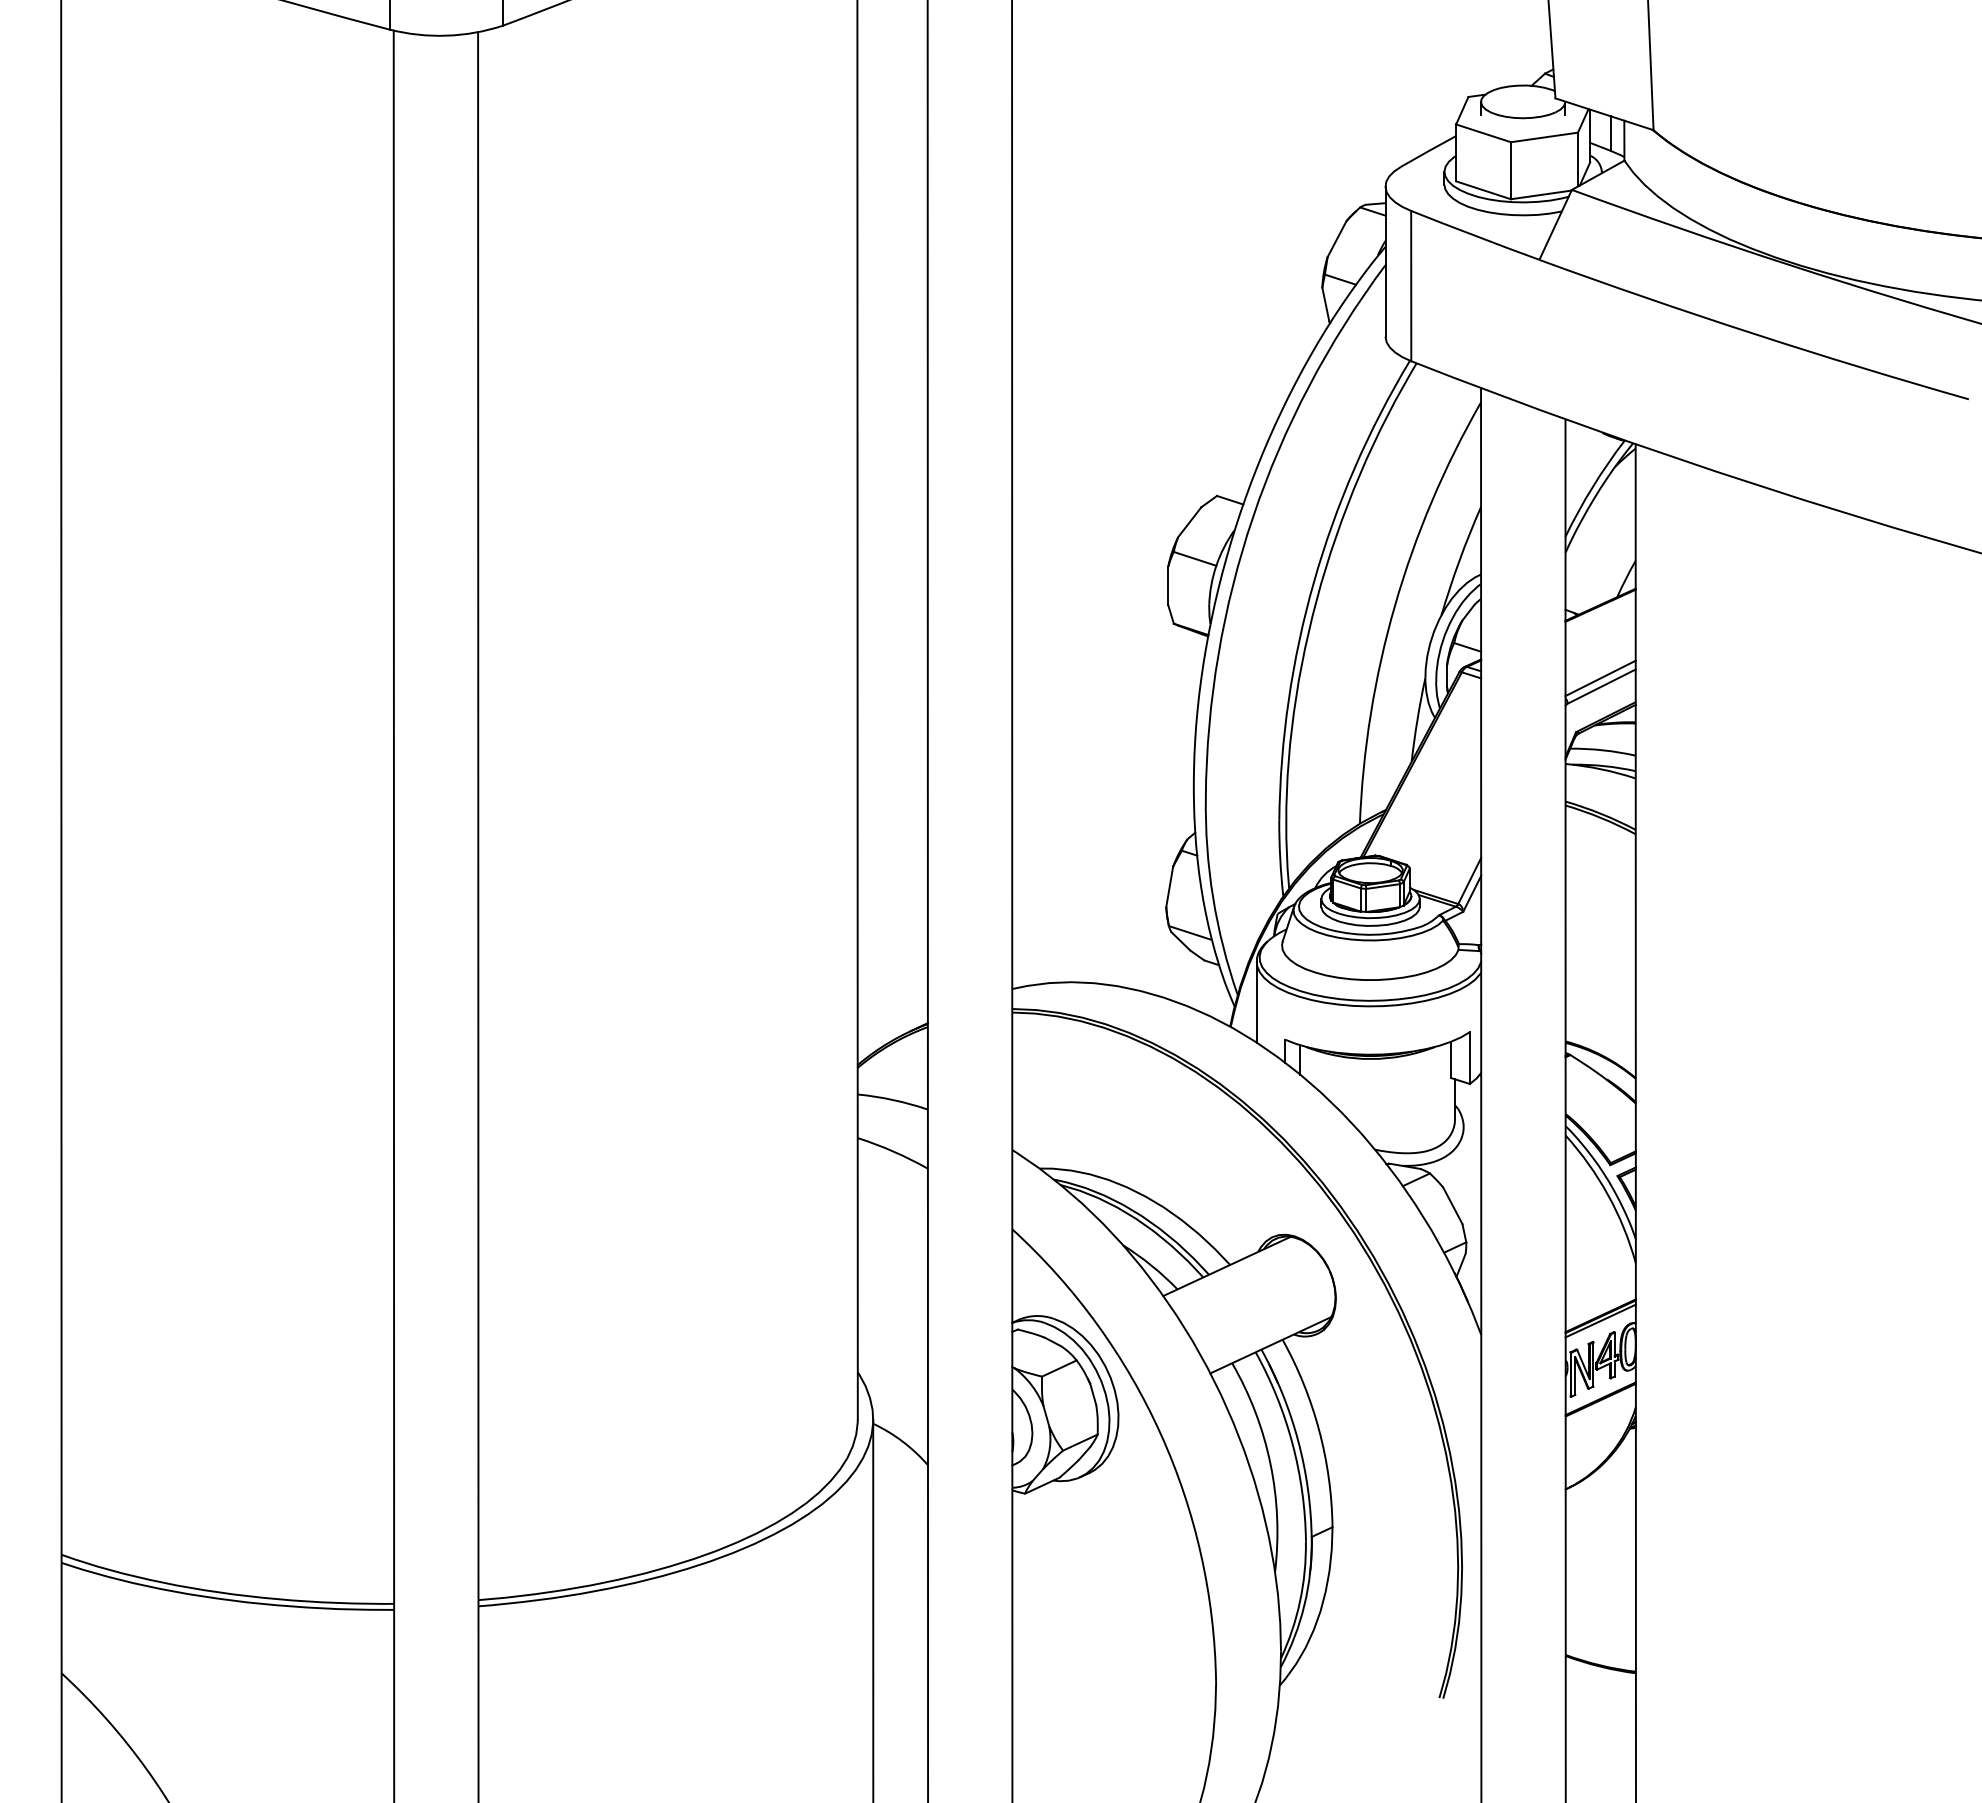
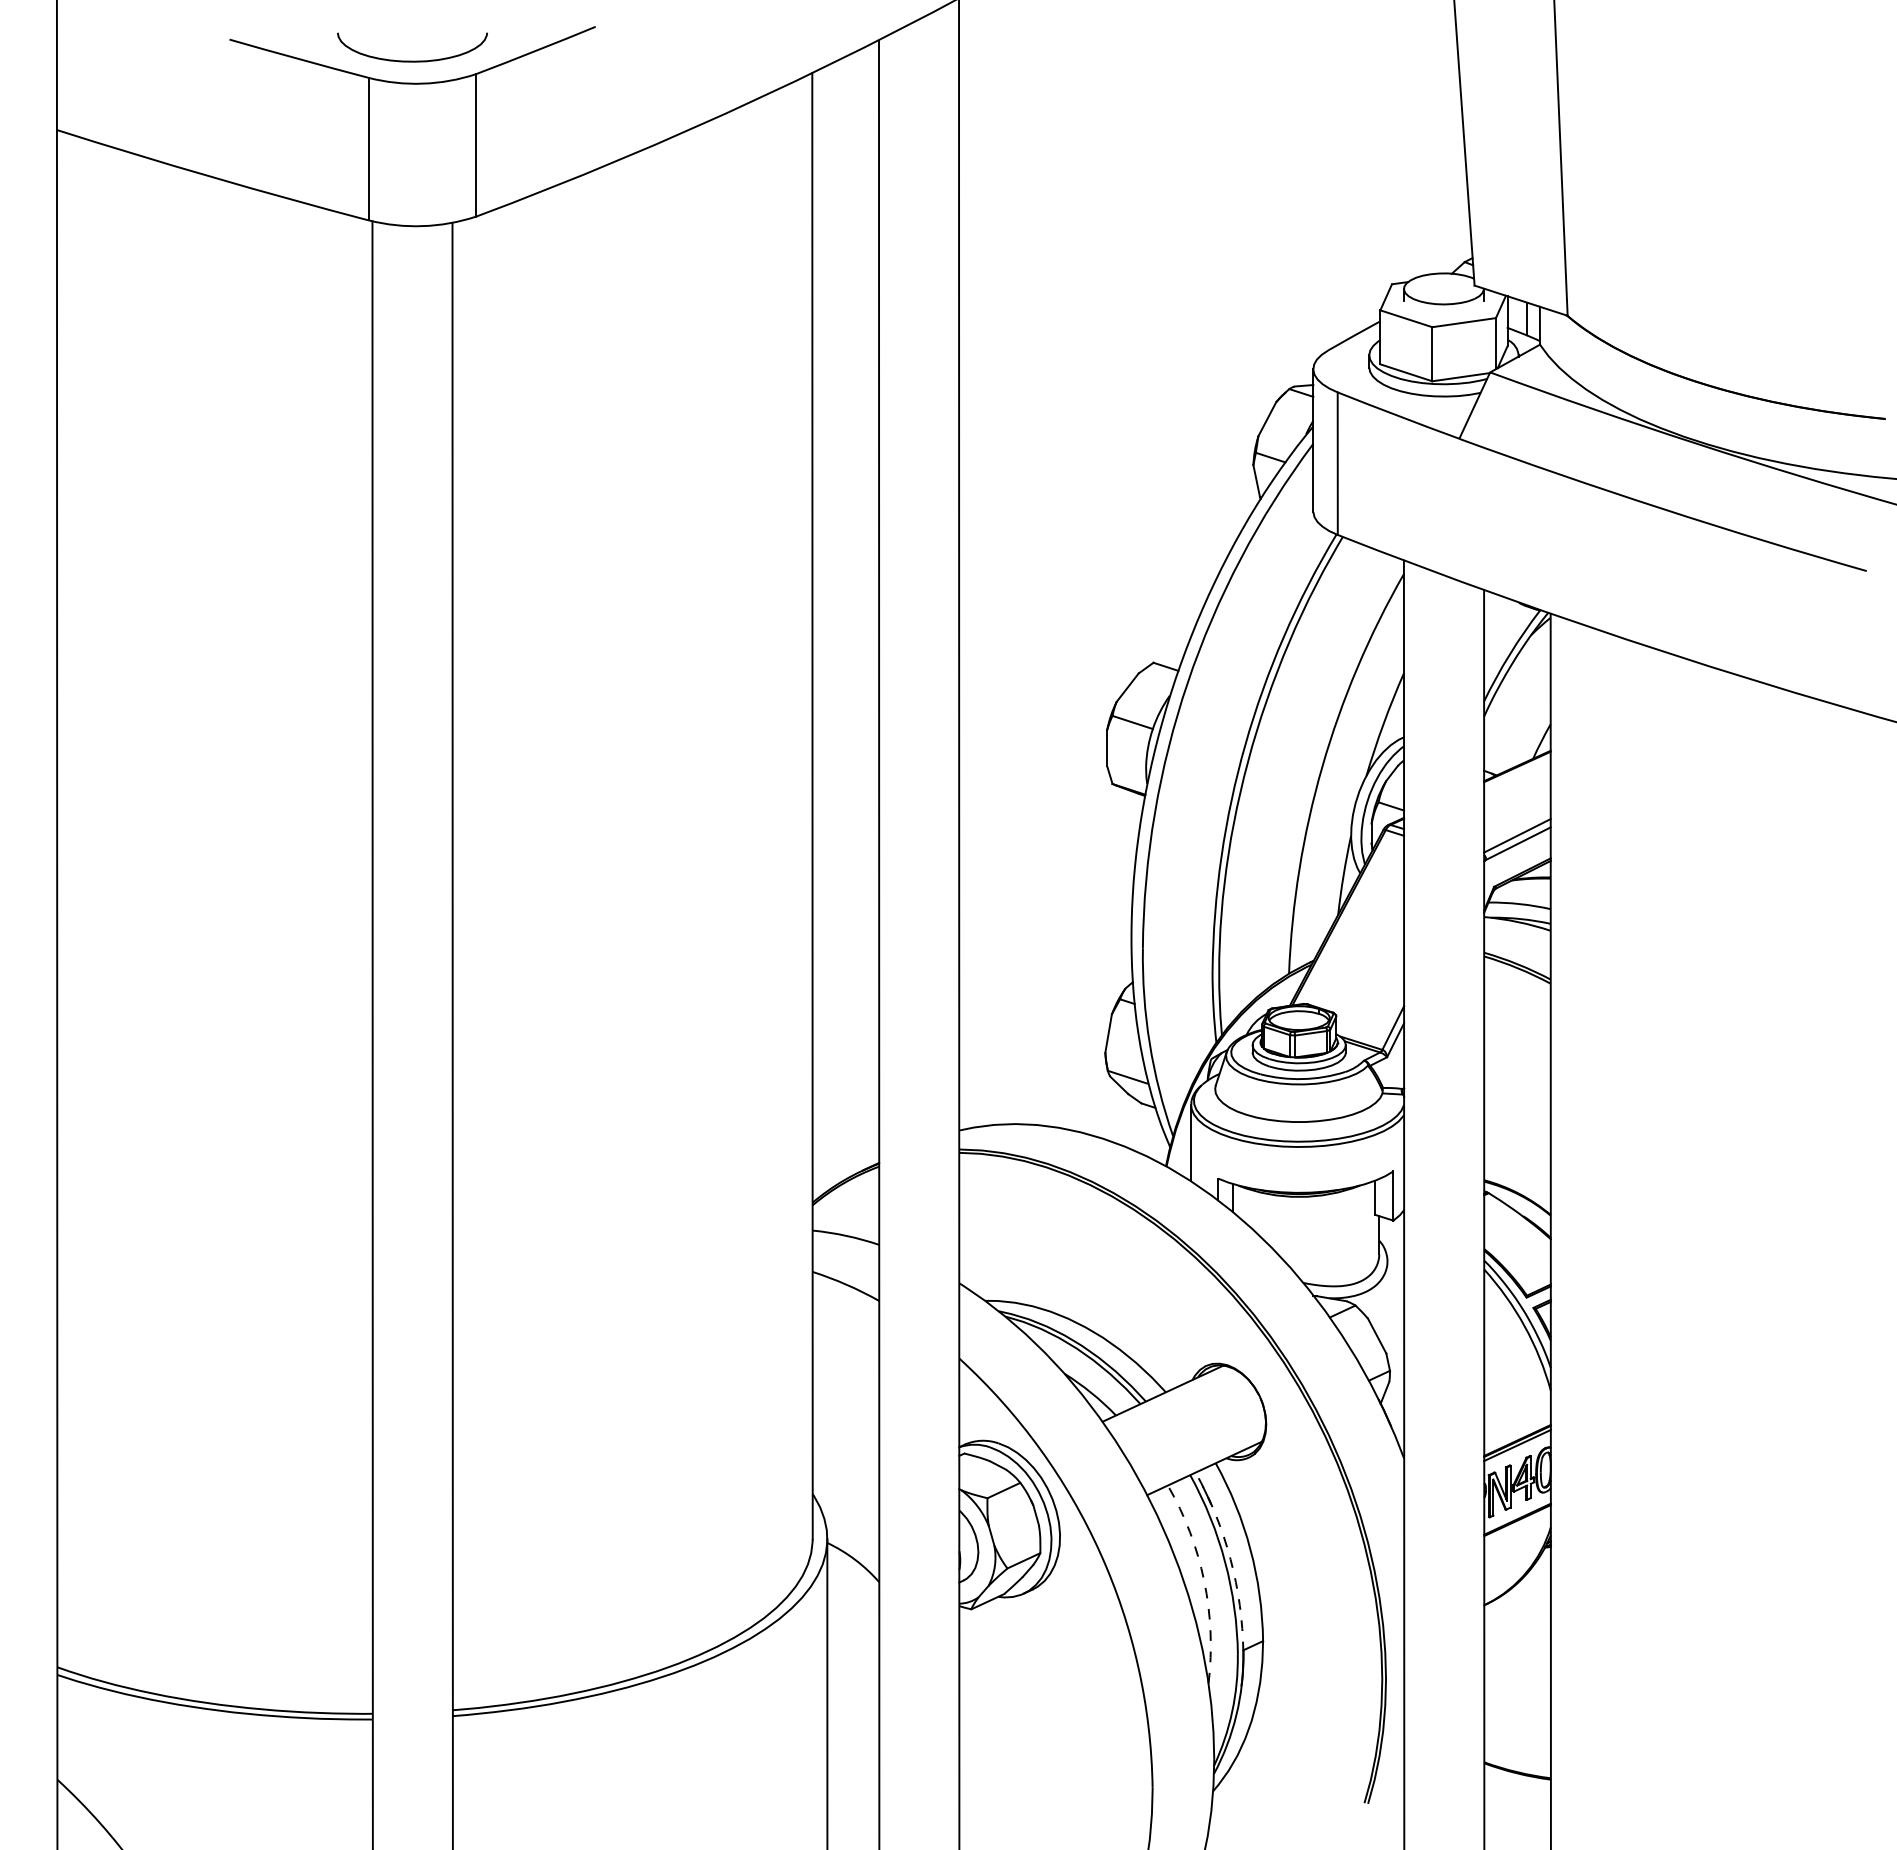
arc: (1298, 1441) -> (1230, 1559), solid -> dashed
arc: (1270, 1464) -> (1204, 1581), solid -> dashed

